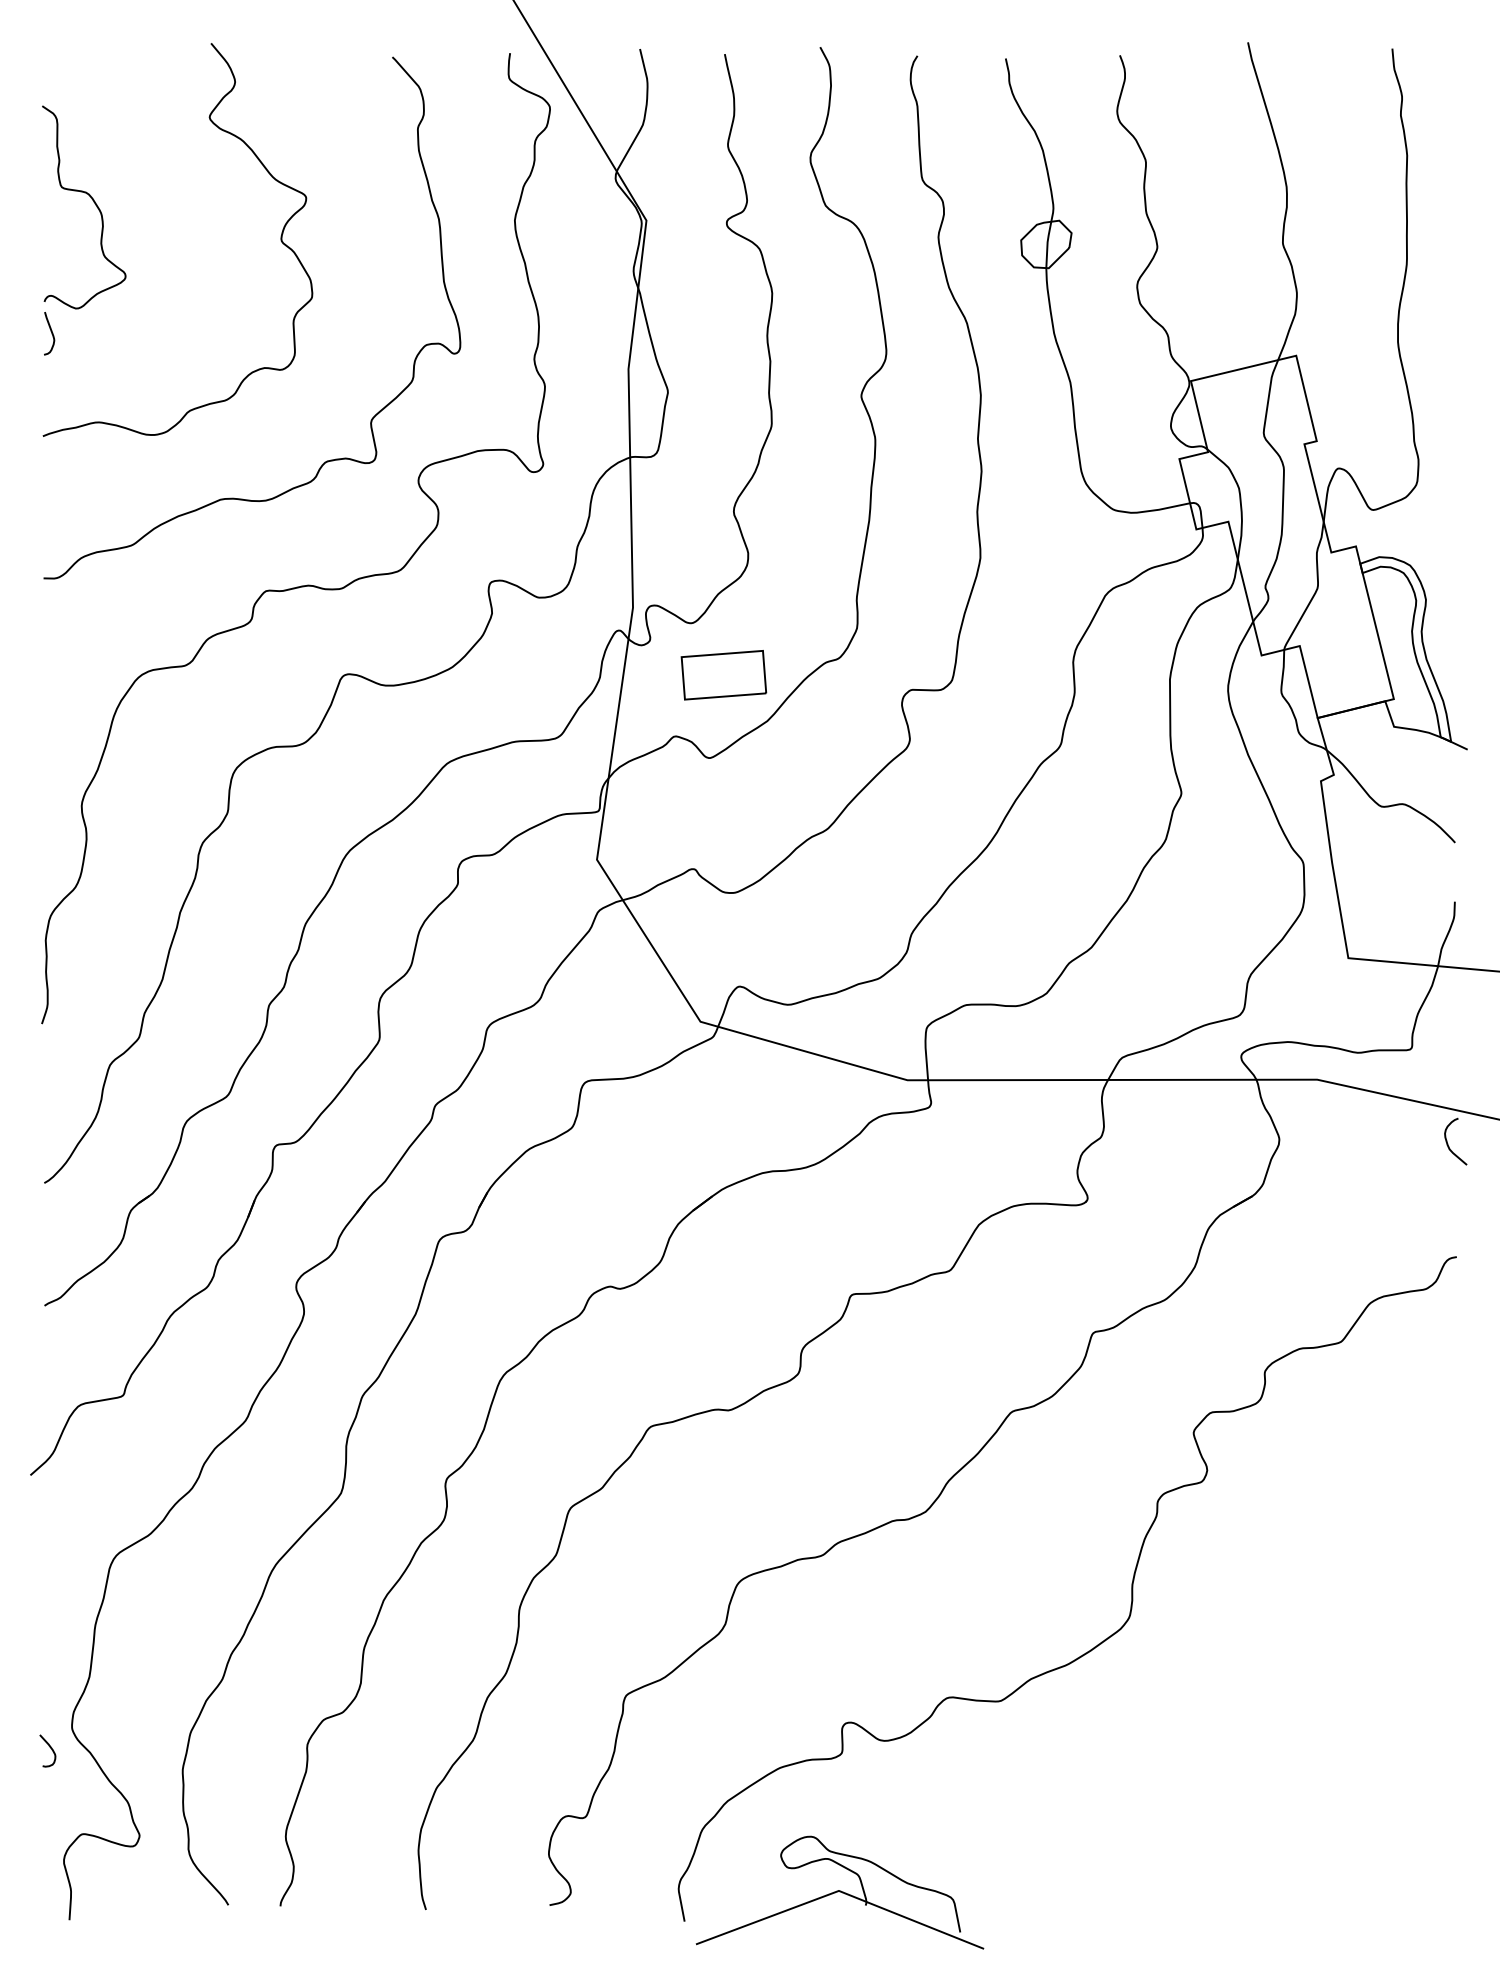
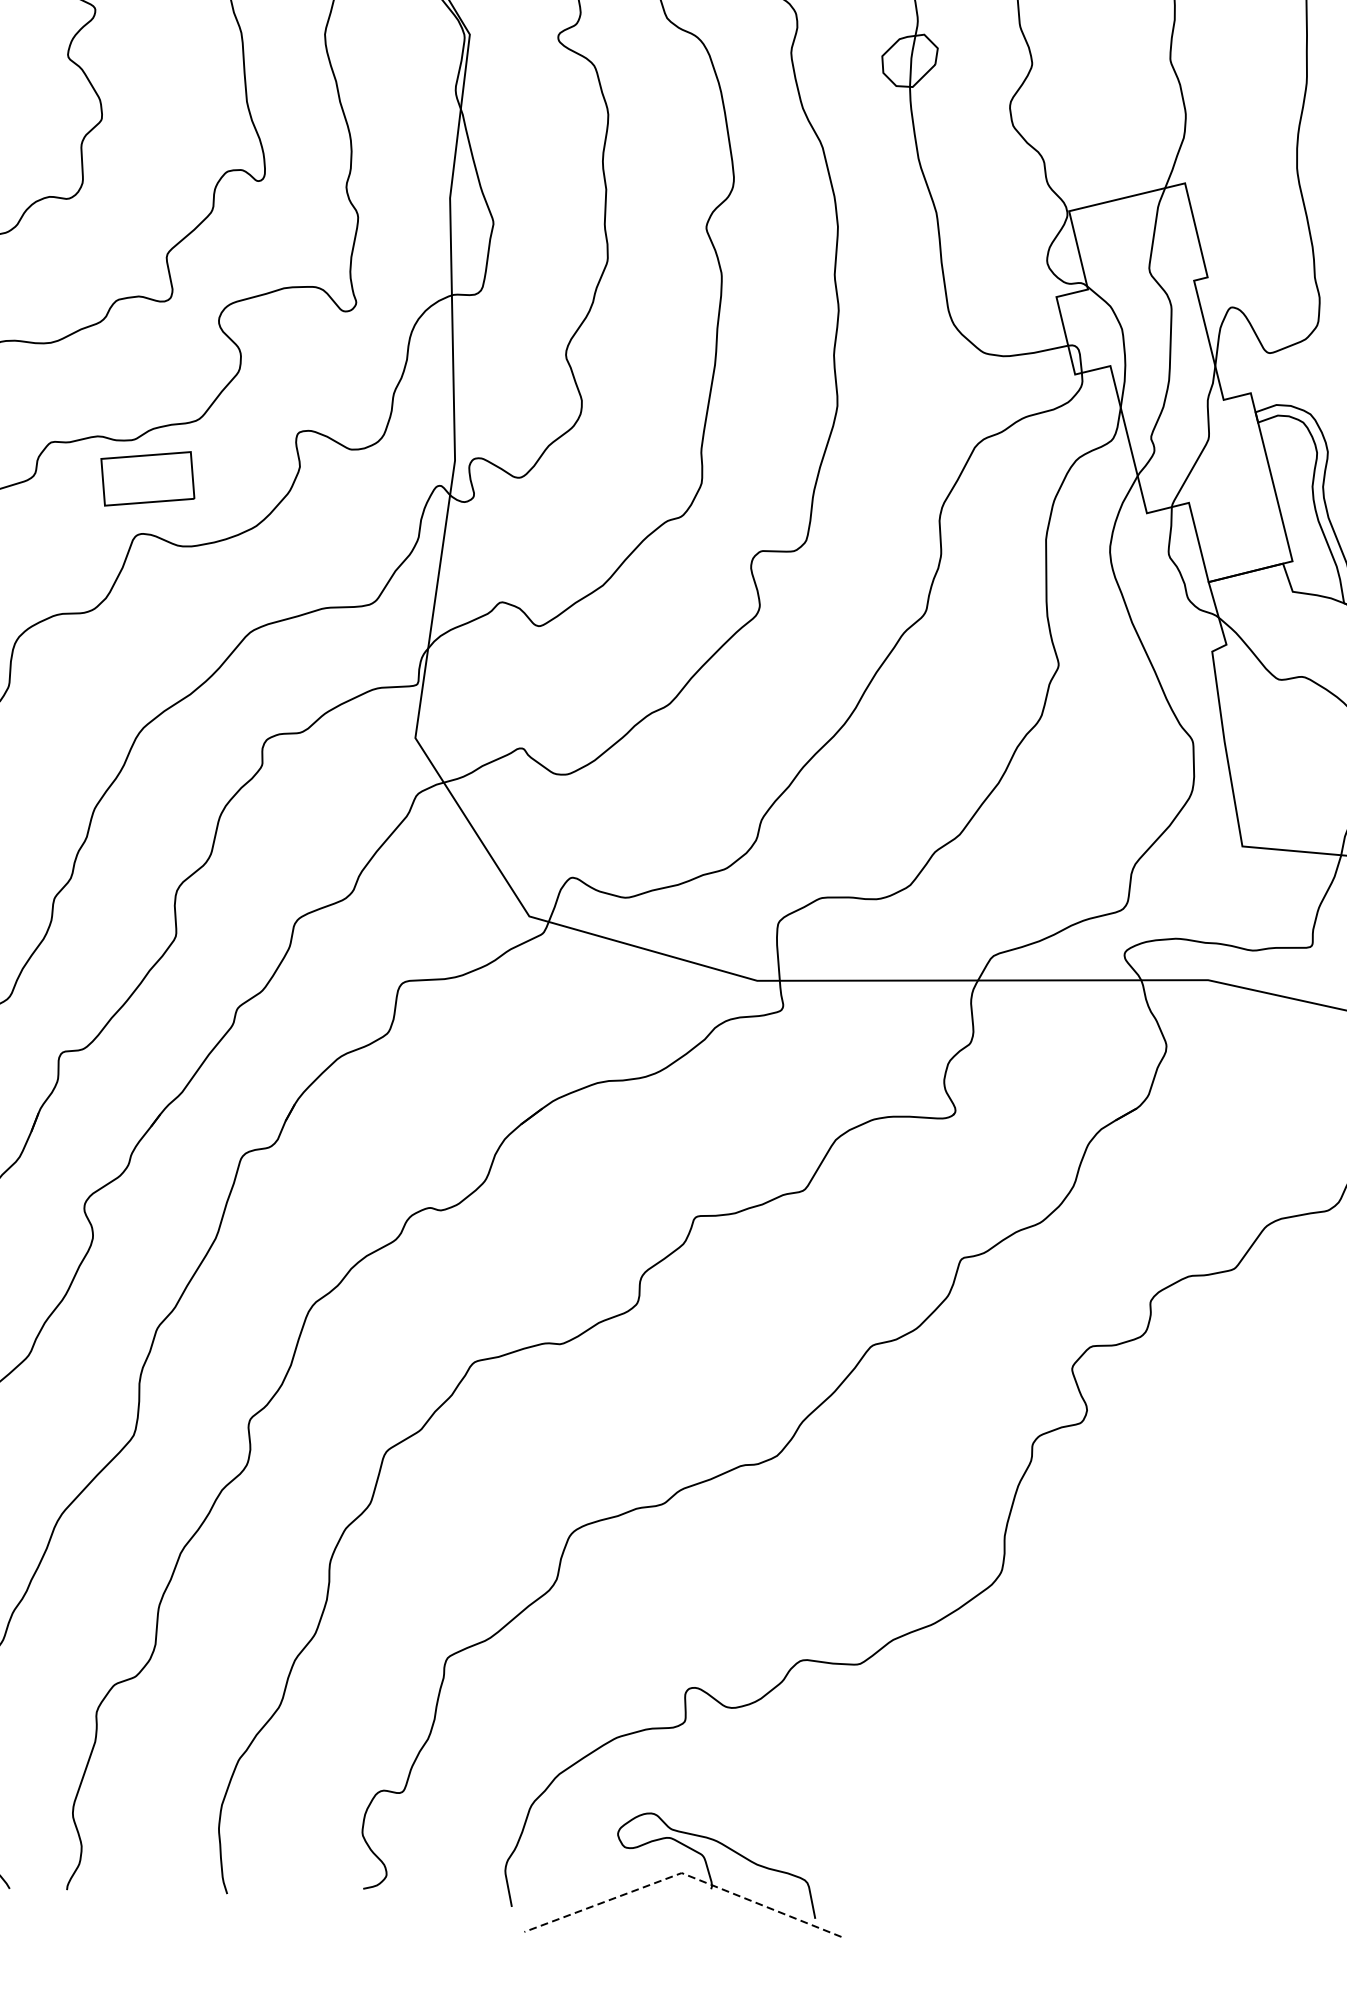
part: (723, 675) -> (147, 479), moved
line: (839, 1891) -> (682, 1873), solid -> dashed

